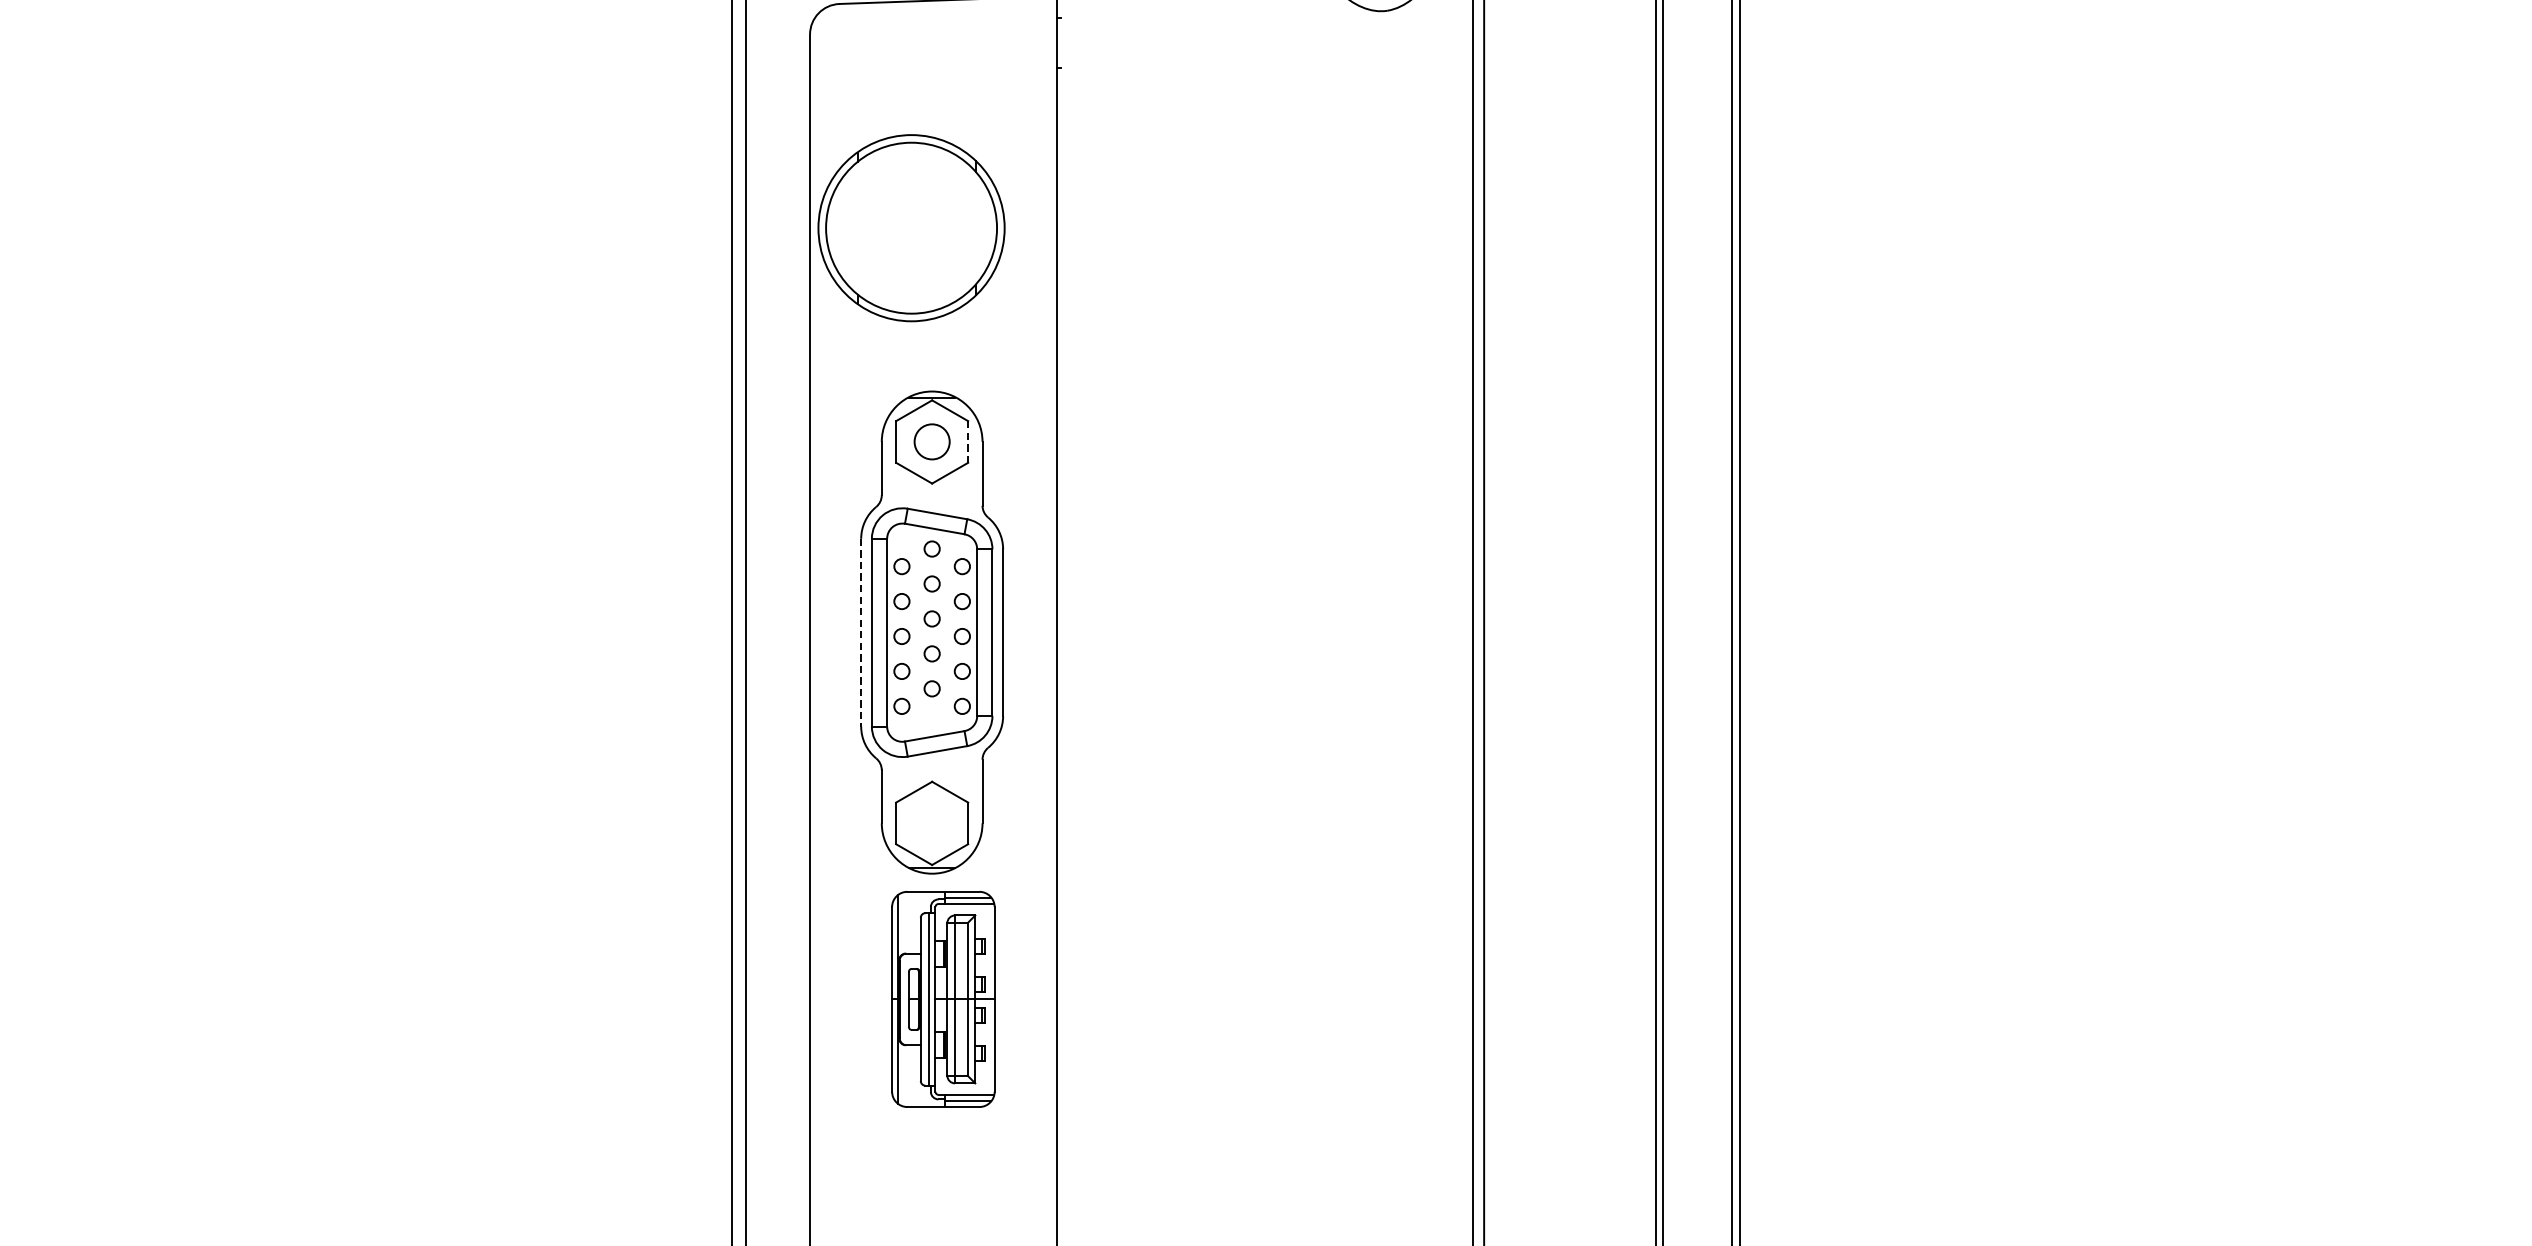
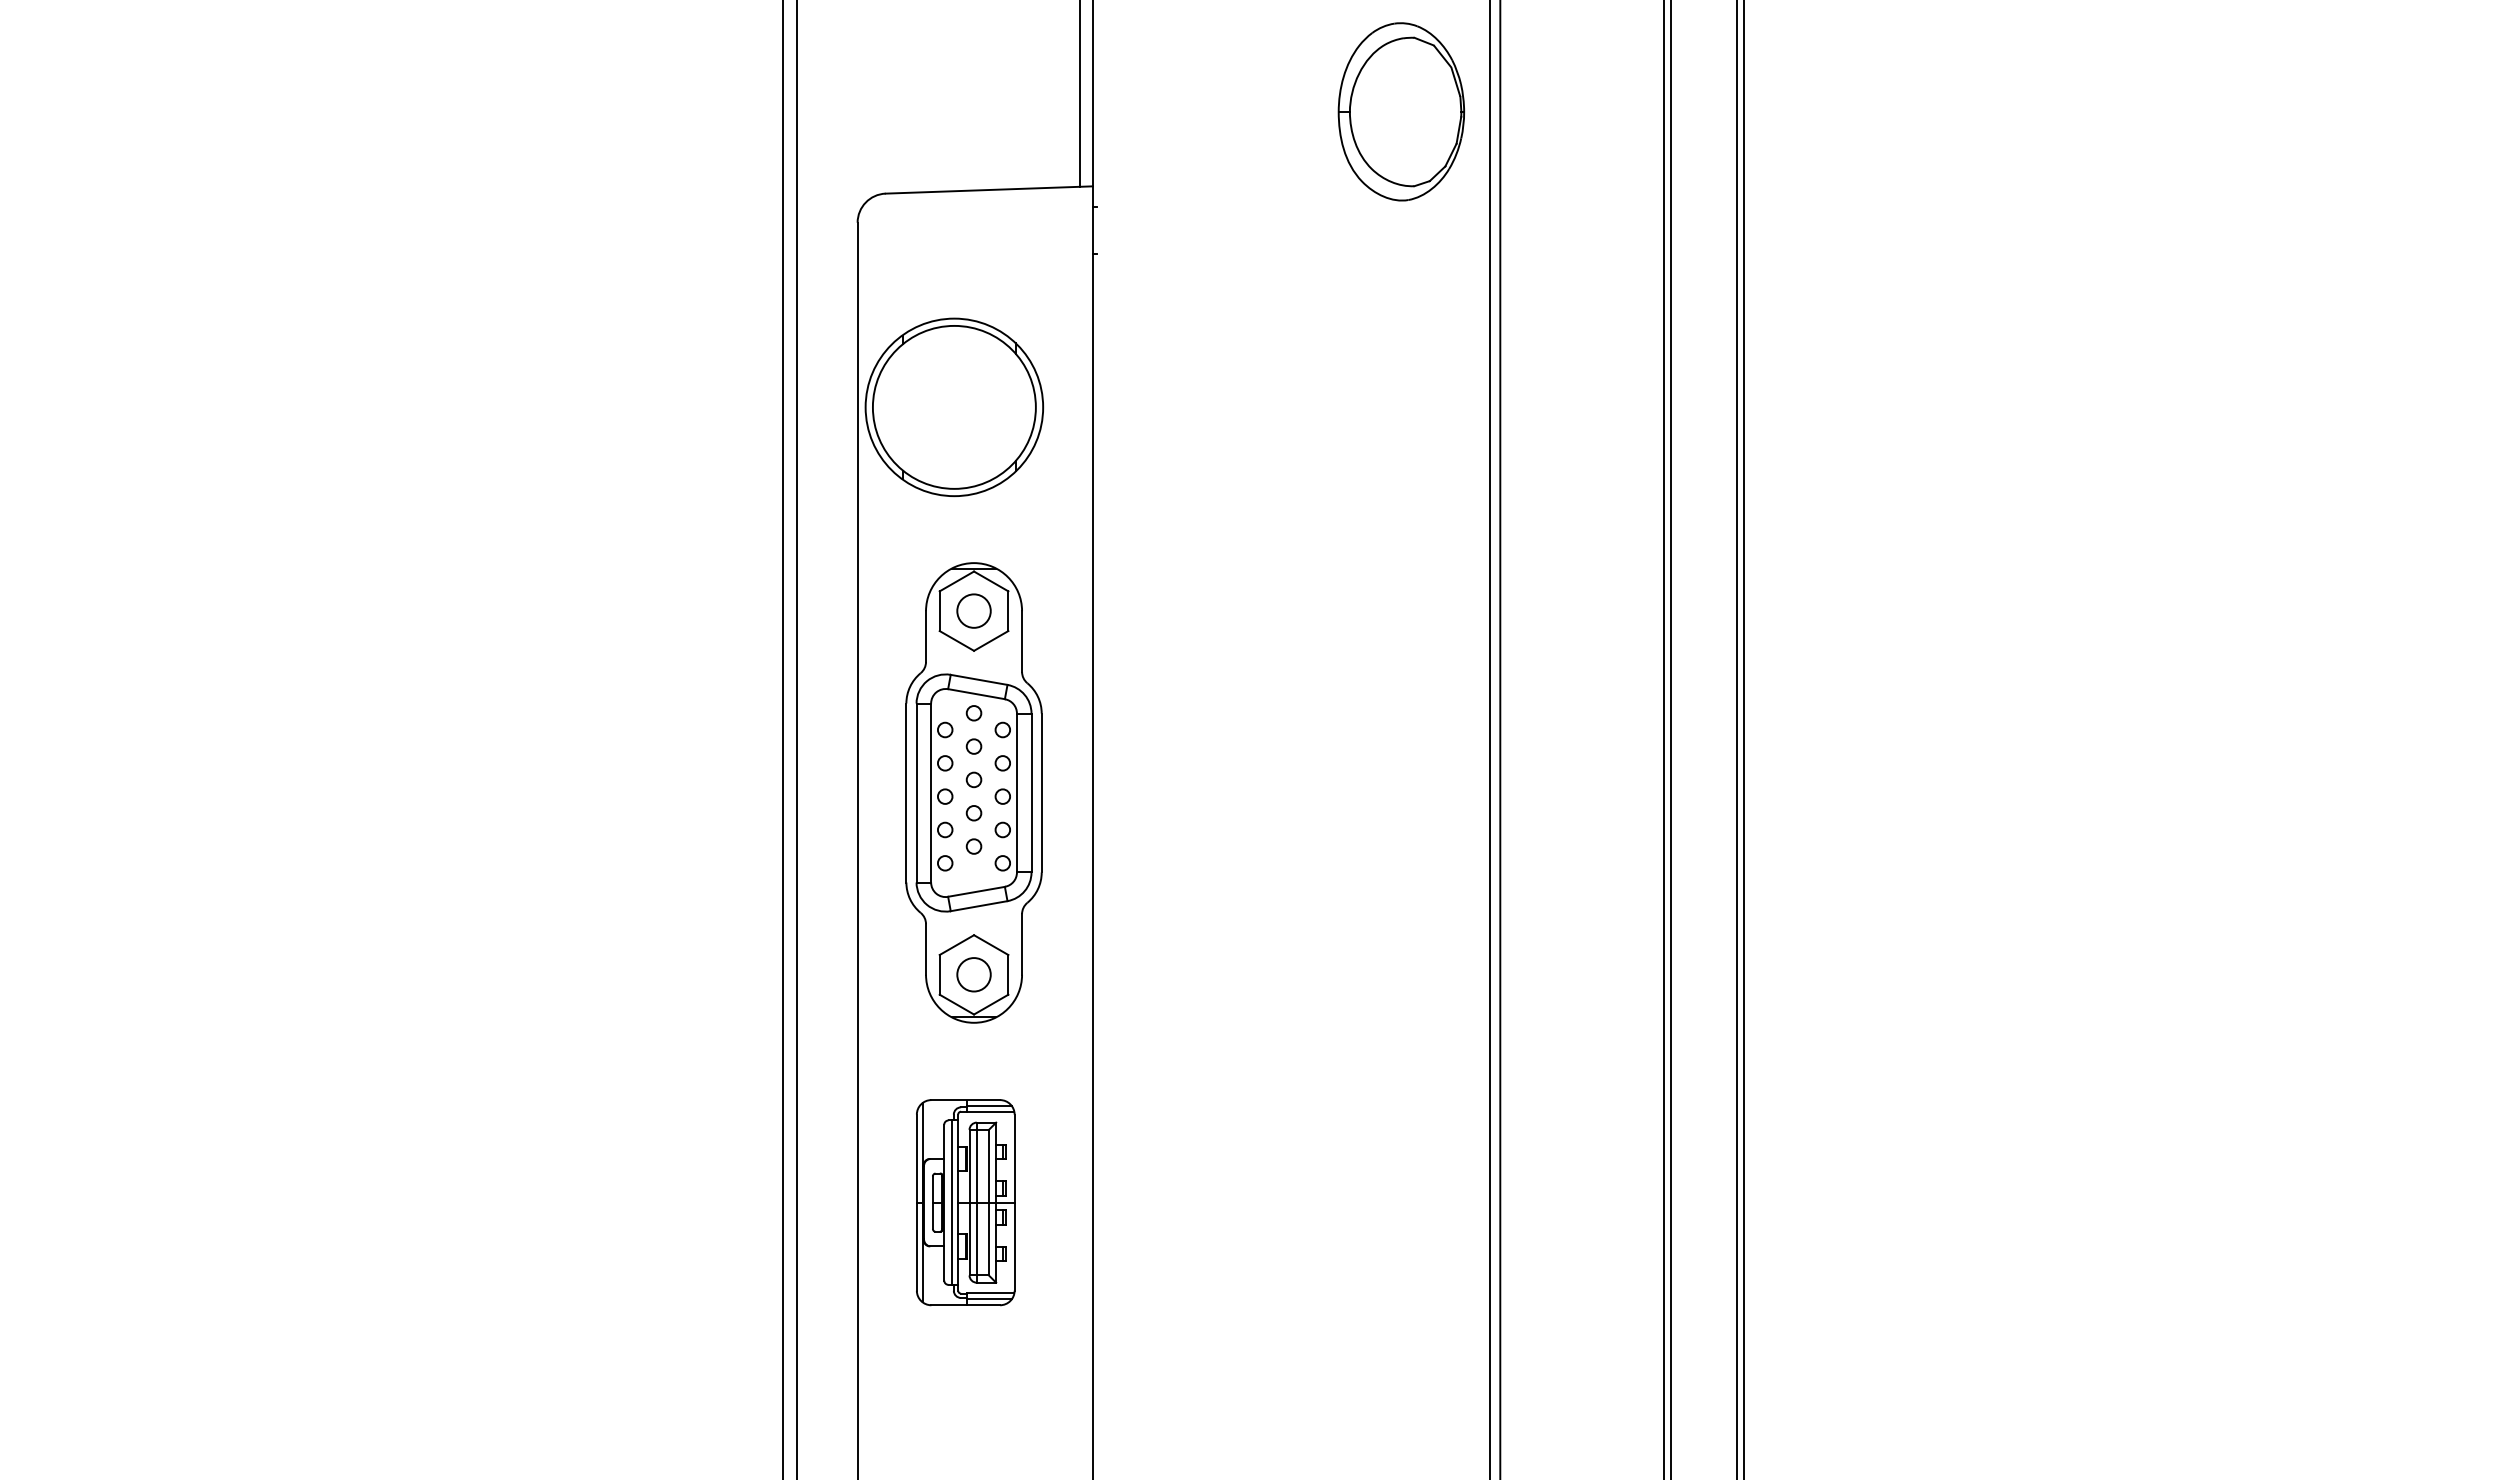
line: (968, 442) -> (1008, 611), dashed -> solid
line: (861, 633) -> (906, 793), dashed -> solid
circle: (931, 823) -> (973, 974), added
part: (943, 999) -> (965, 1202), moved

